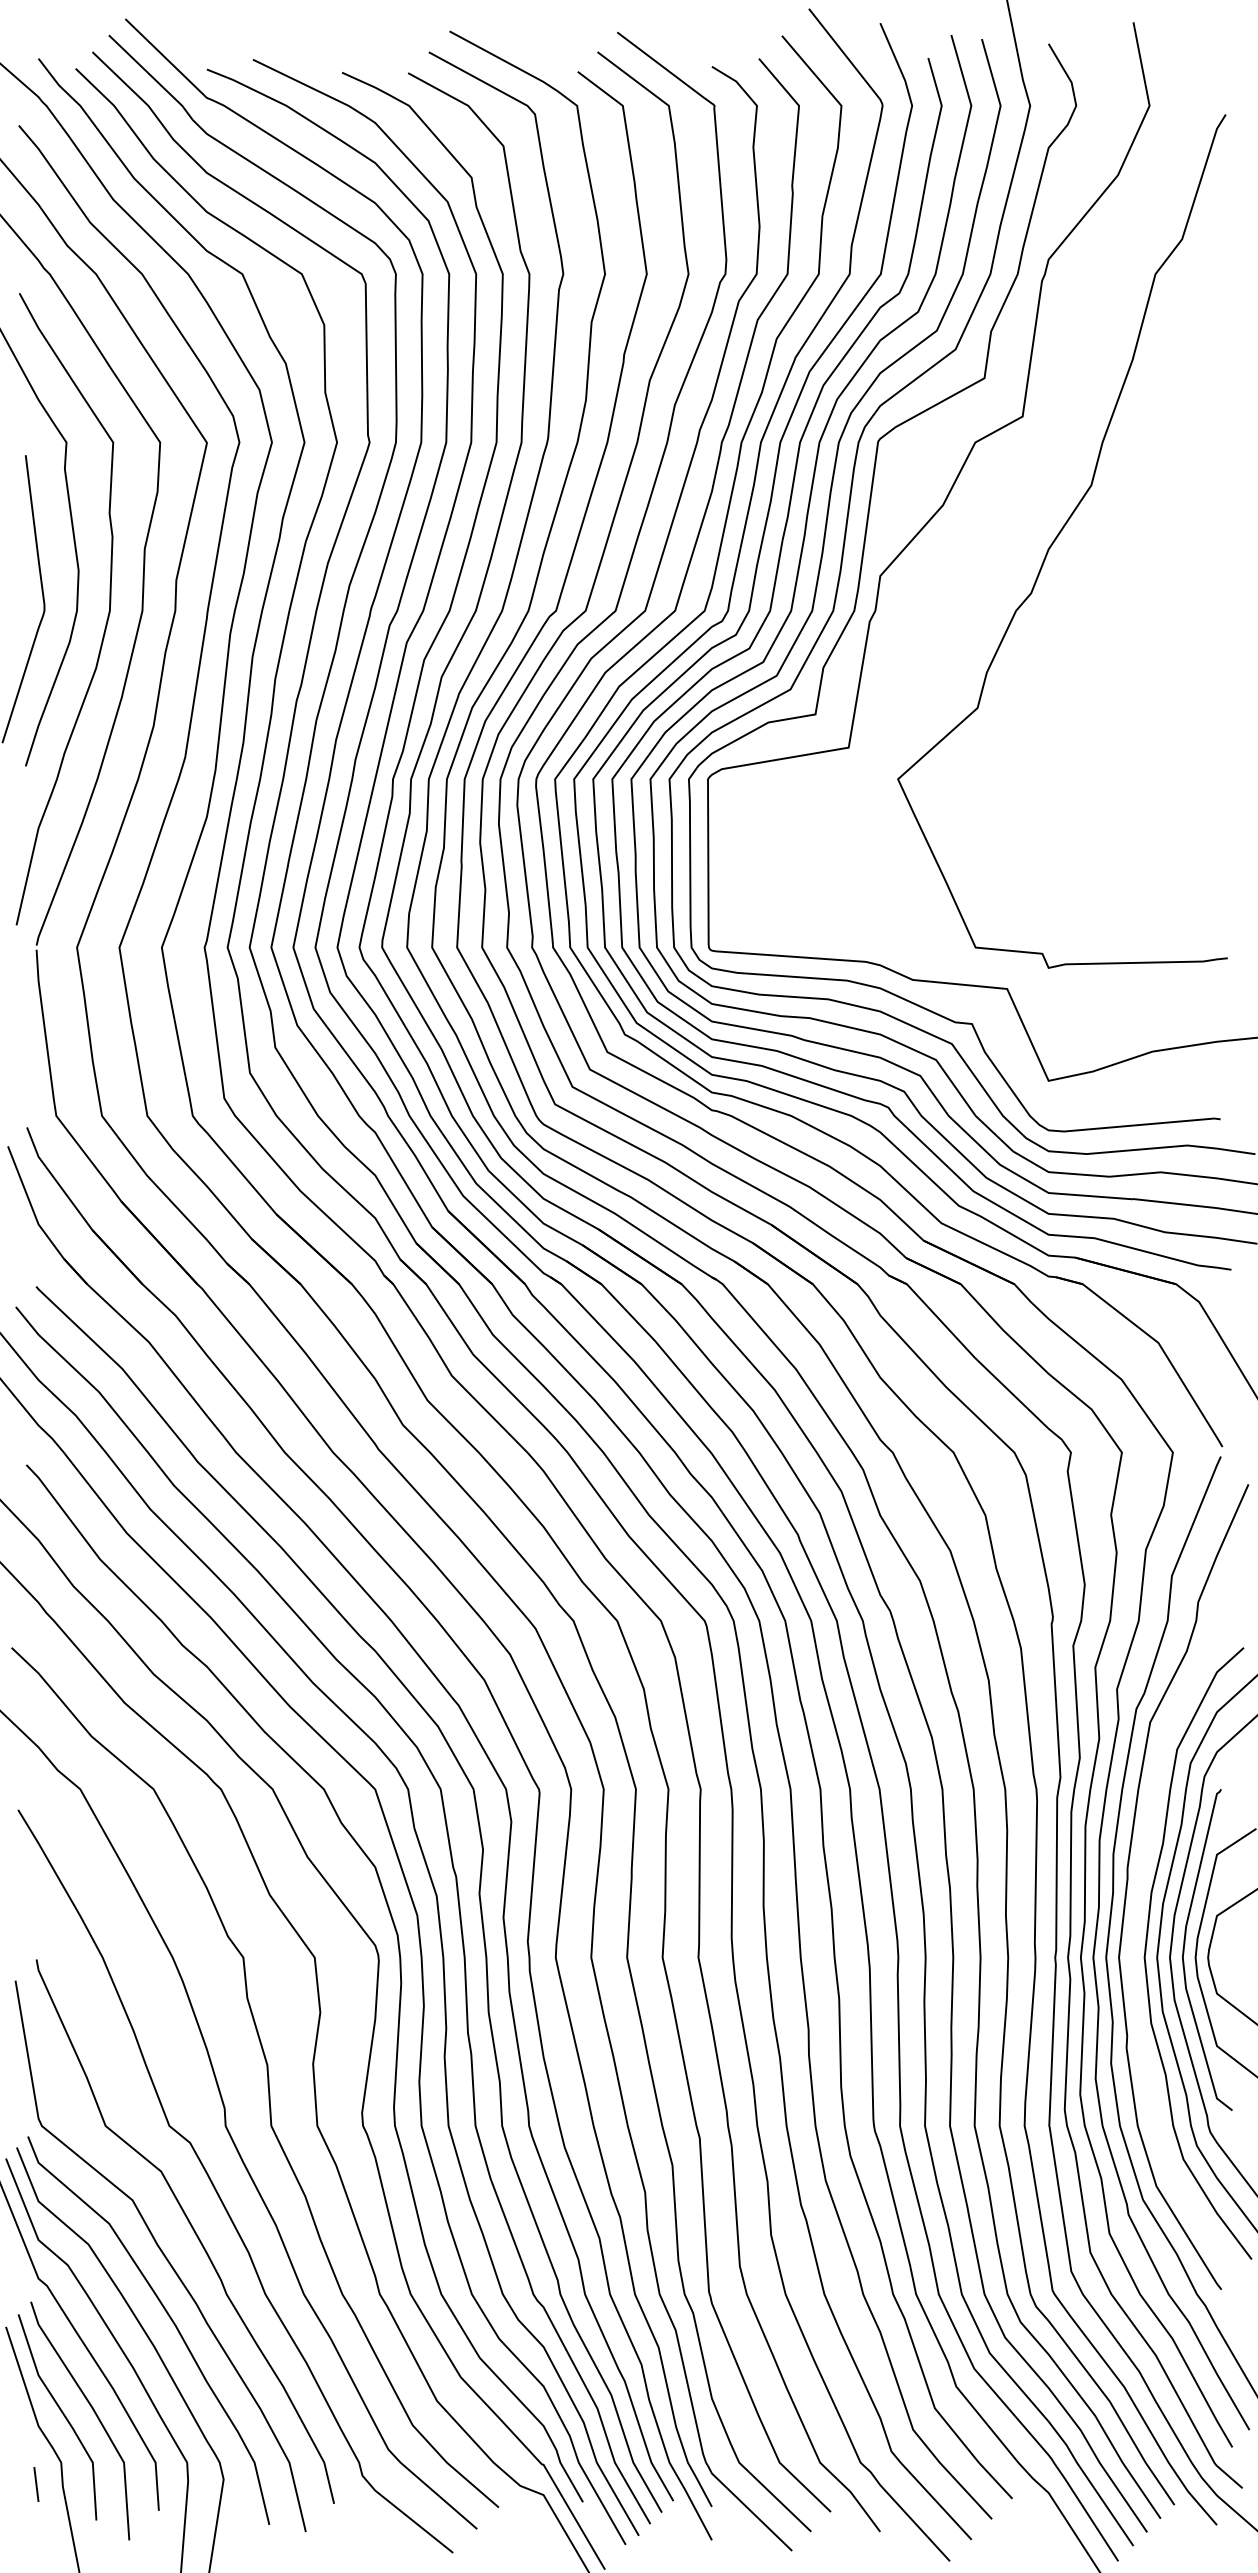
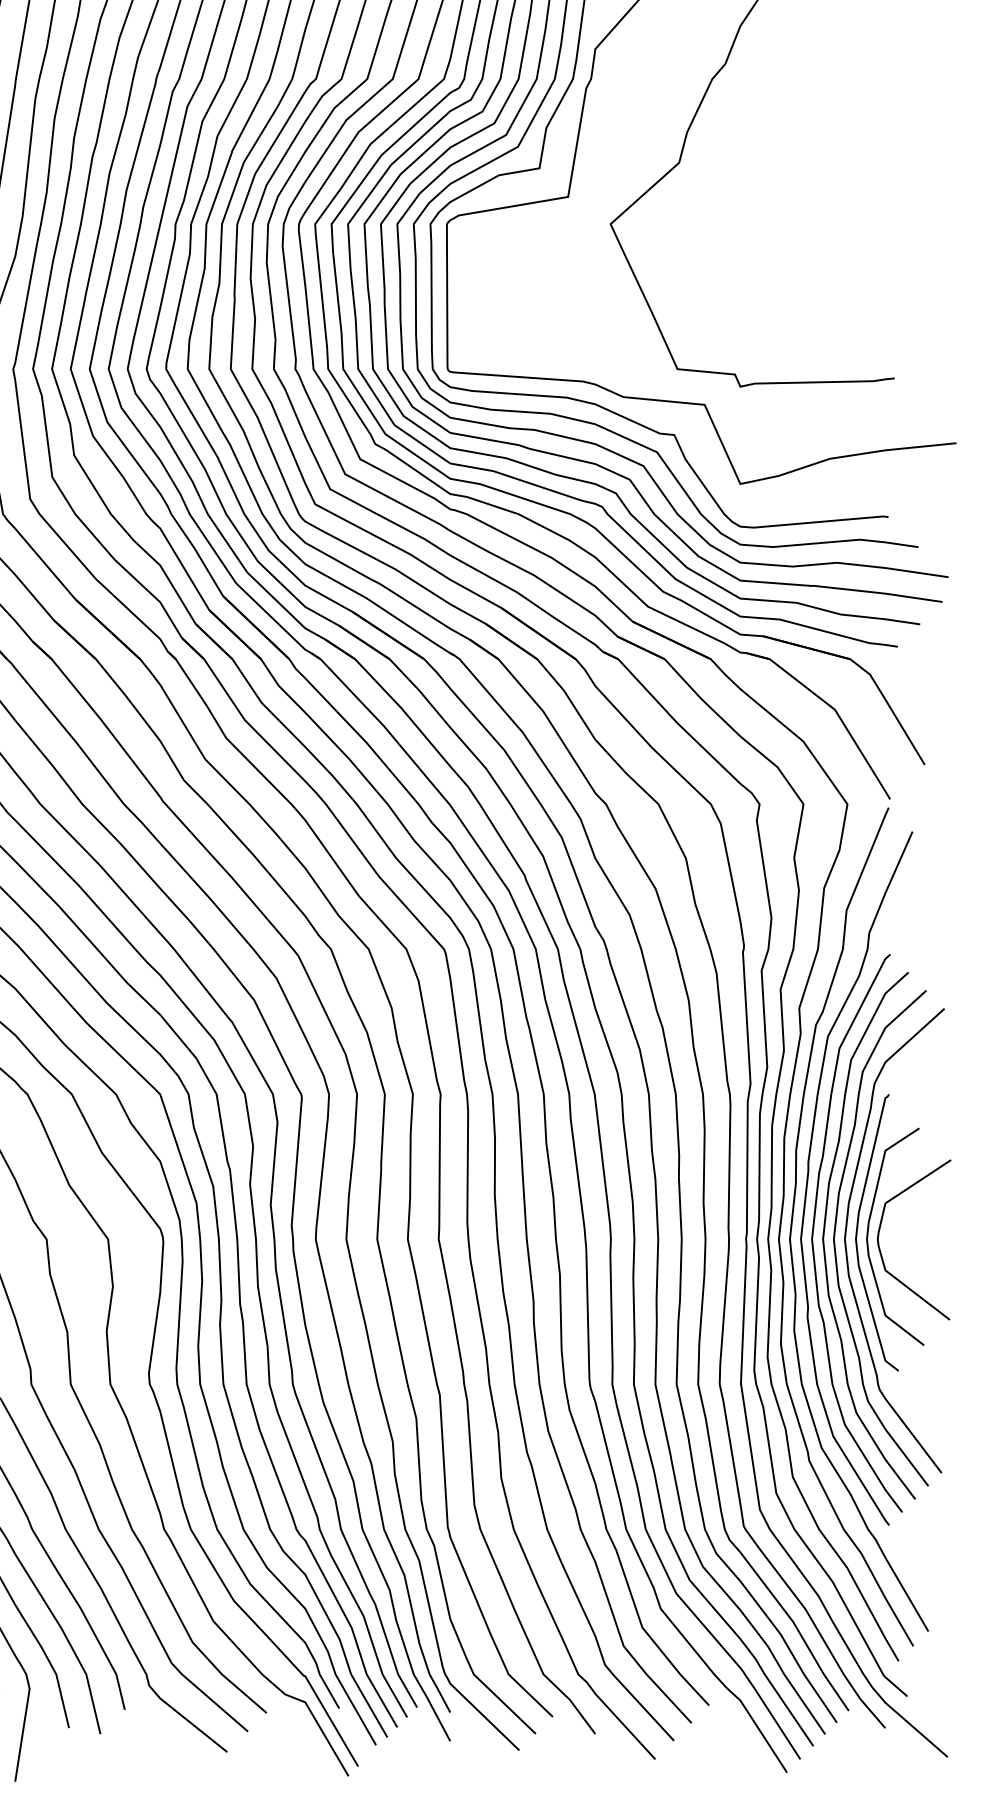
curve: (1134, 1944) -> (814, 1228), added

